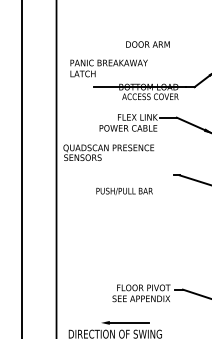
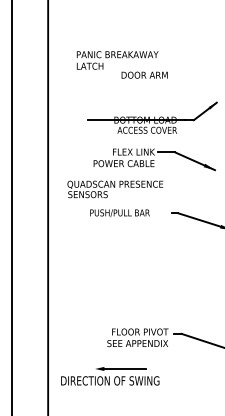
text: (108, 68) -> (117, 60), moved
text: (108, 152) -> (115, 189), moved
text: (124, 191) -> (119, 213), moved

